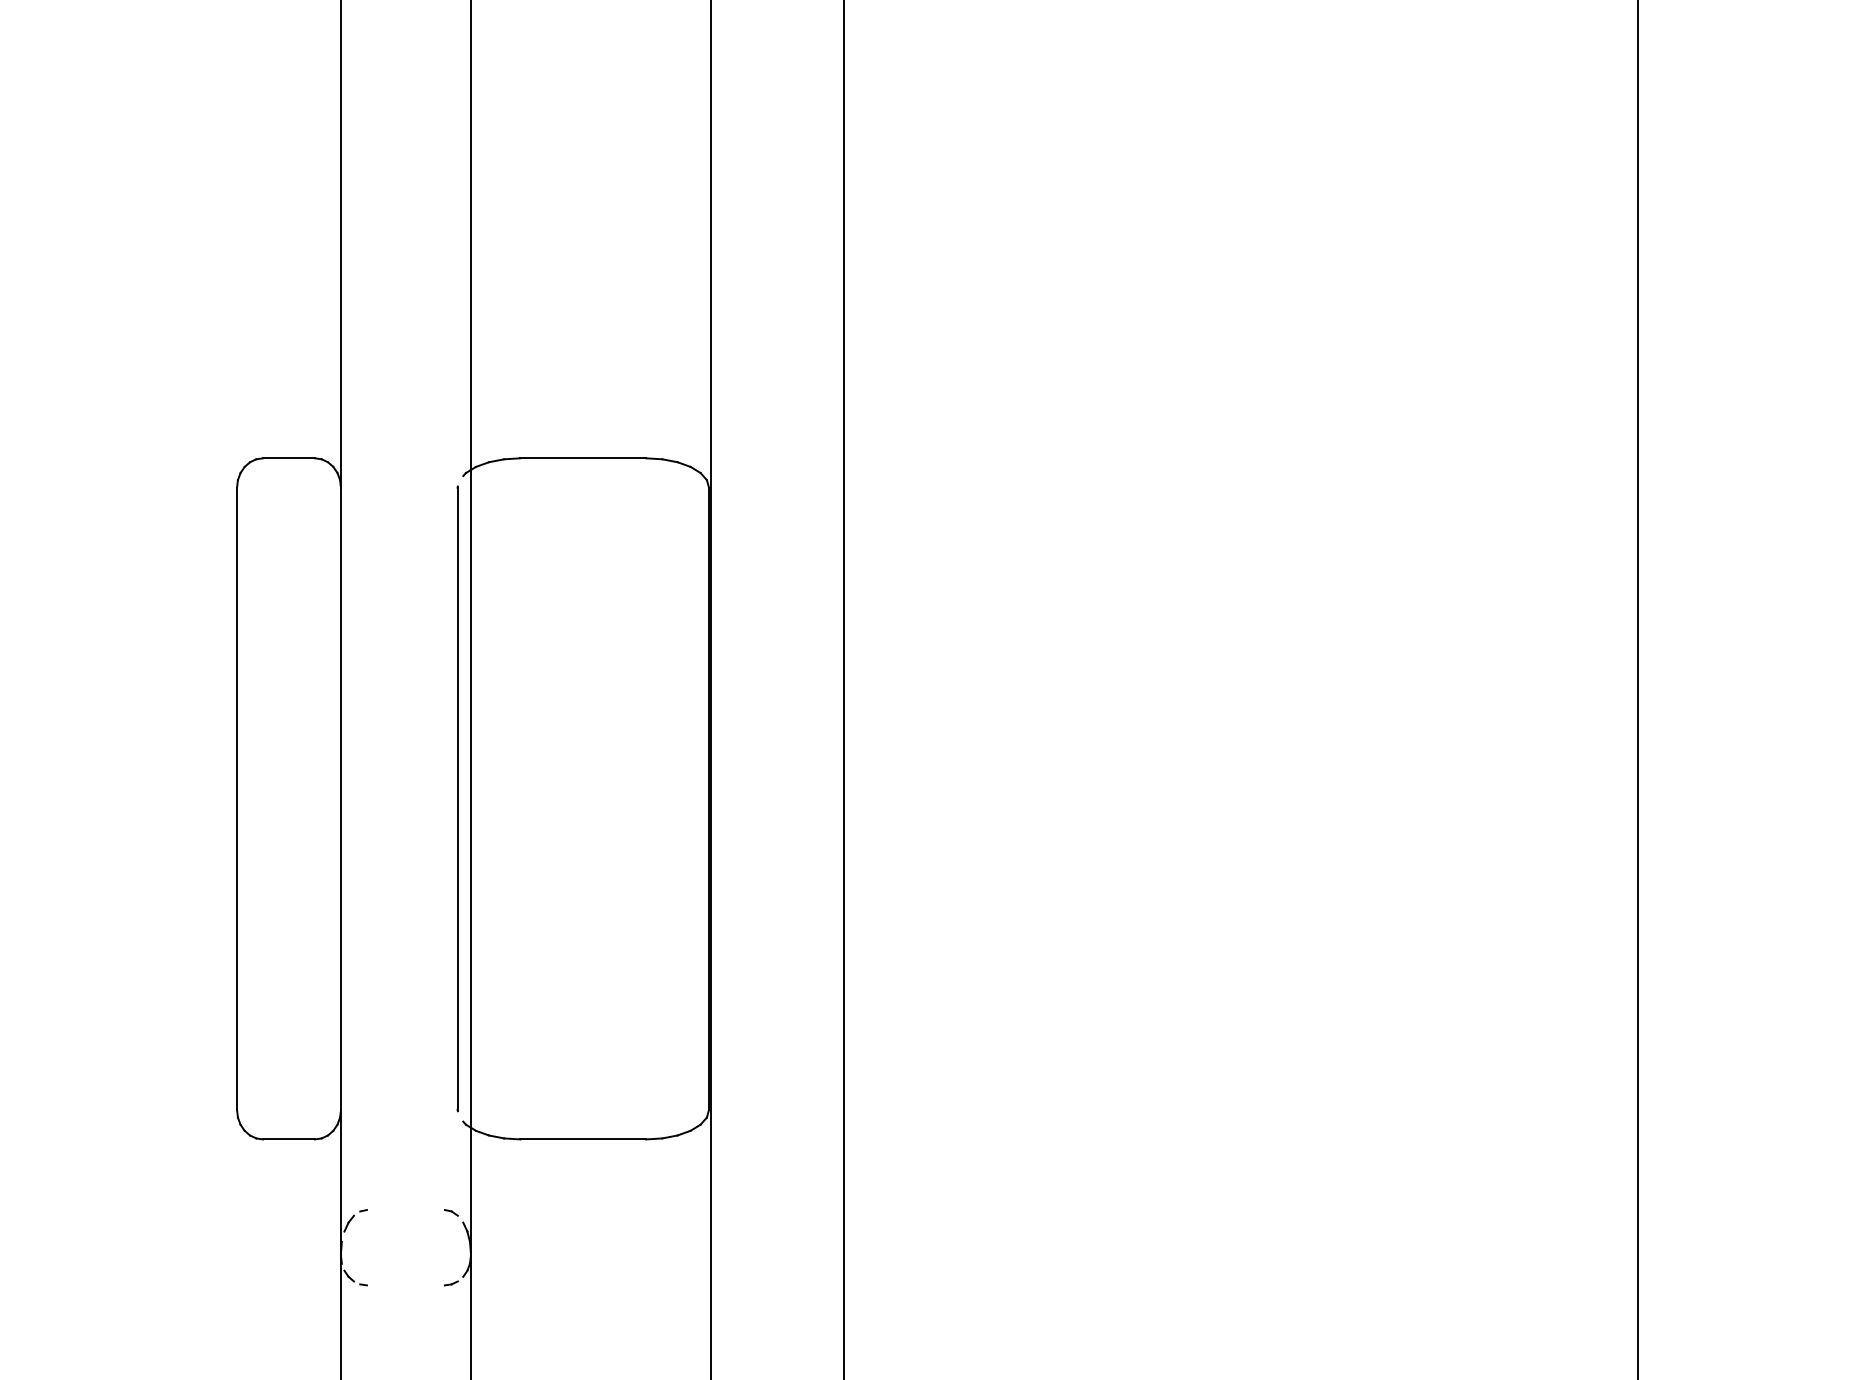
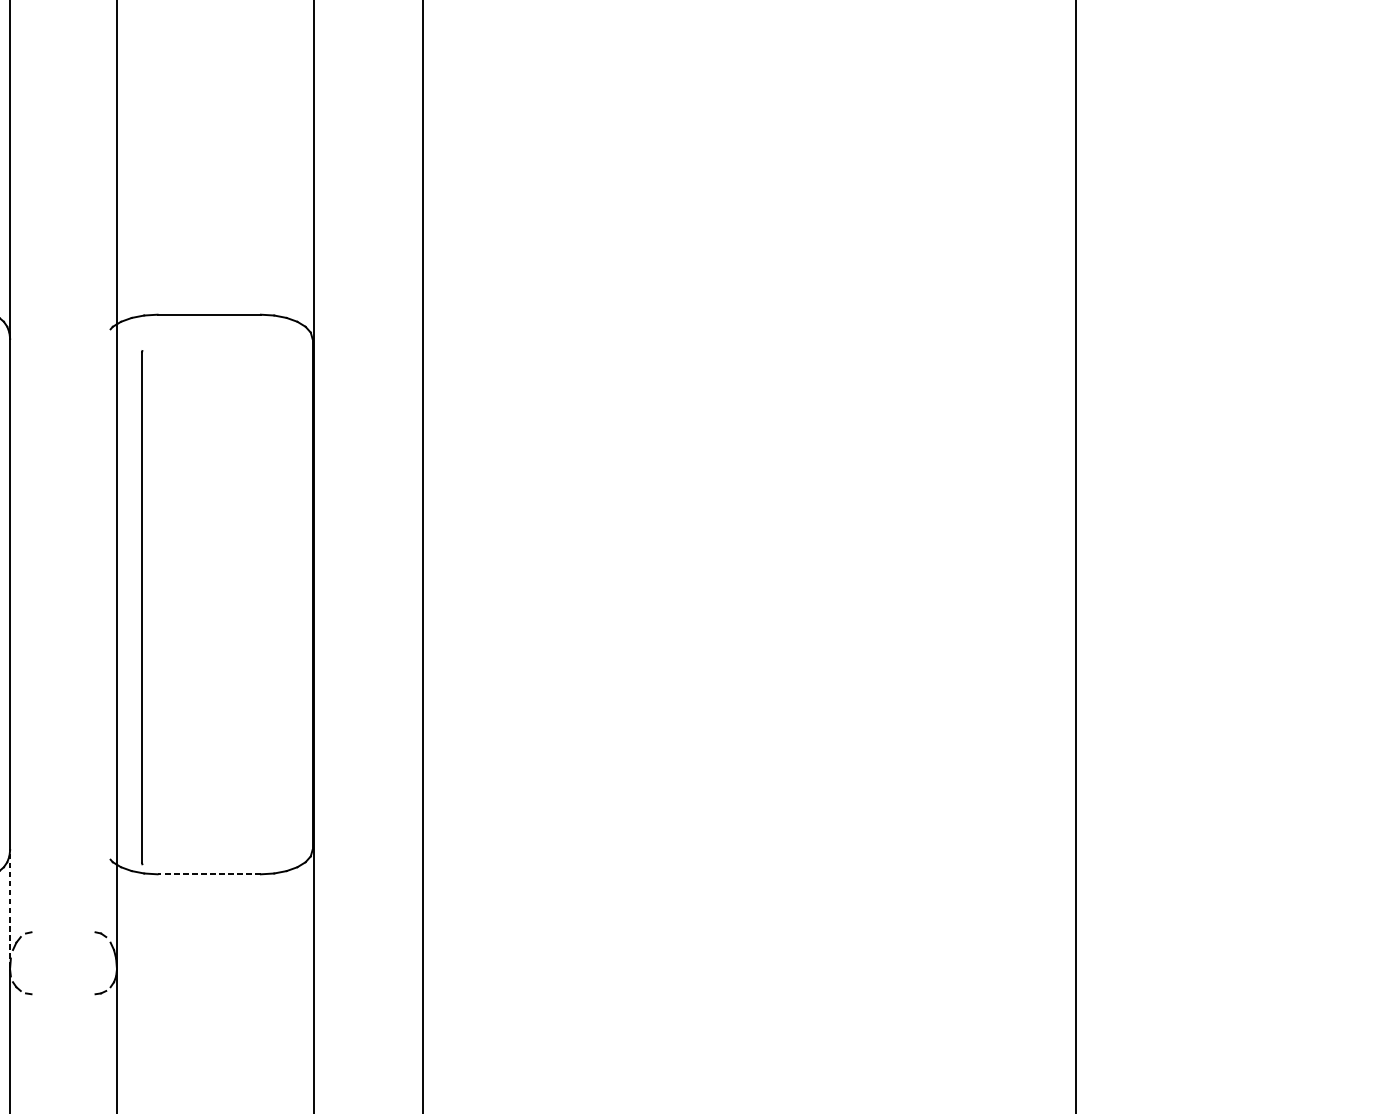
line: (457, 798) -> (142, 607), moved
line: (583, 1139) -> (209, 874), solid -> dashed
line: (340, 1181) -> (9, 908), solid -> dashed

